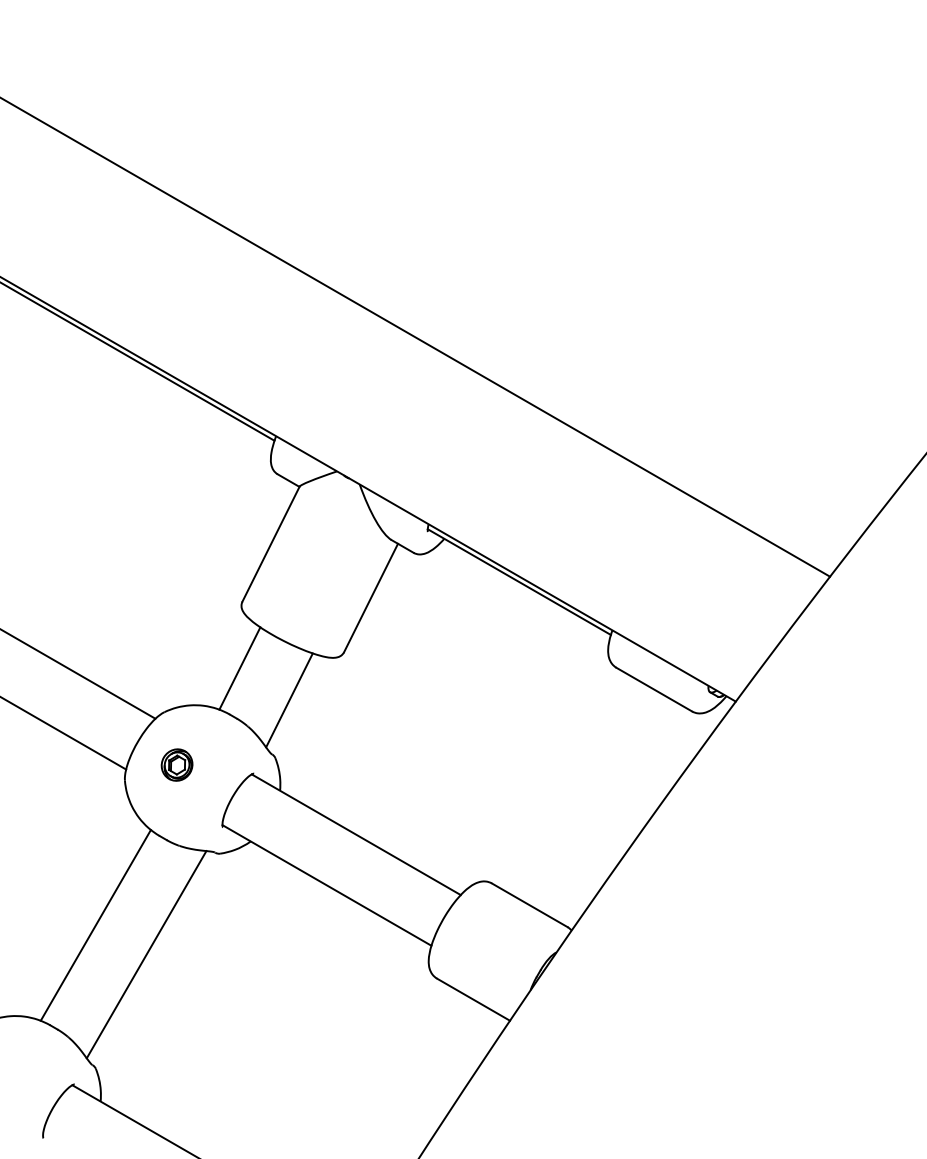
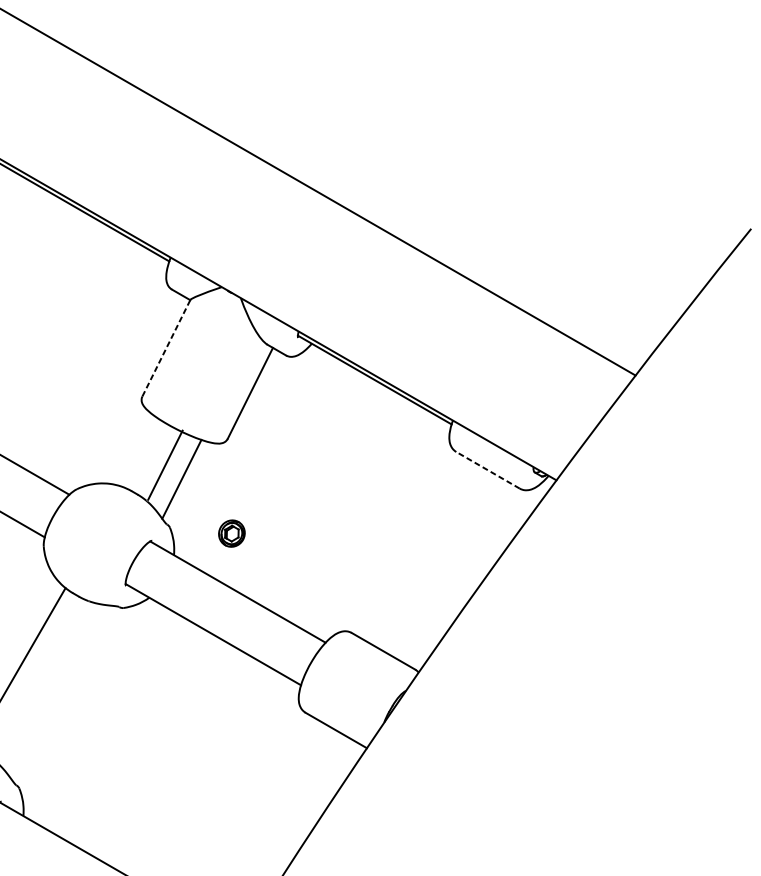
line: (271, 543) -> (166, 347), solid -> dashed
line: (239, 668) -> (165, 465), moved
line: (654, 689) -> (488, 470), solid -> dashed
part: (176, 764) -> (231, 533), moved
line: (146, 954) -> (61, 692), removed

